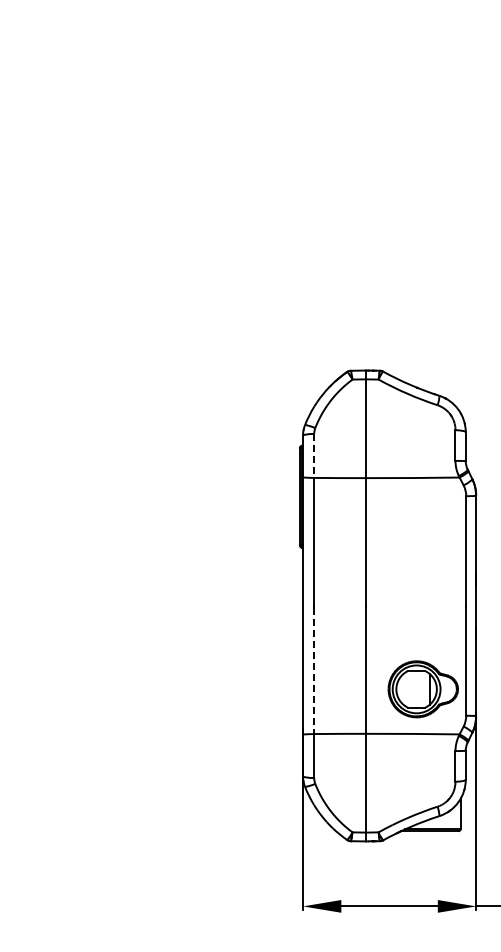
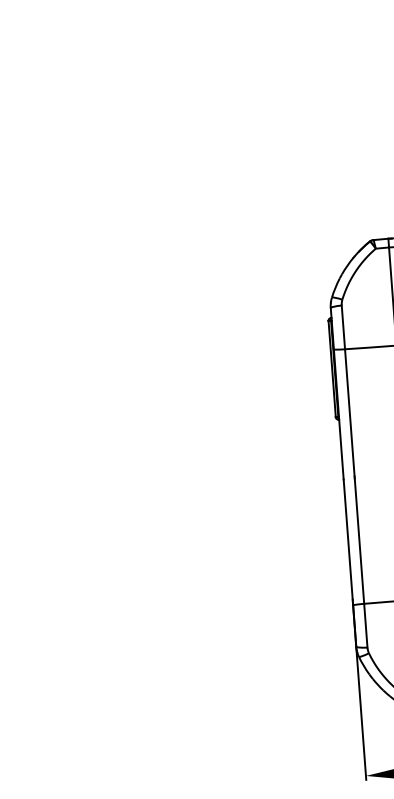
line: (314, 456) -> (343, 327), dashed -> solid
line: (314, 671) -> (359, 541), dashed -> solid

